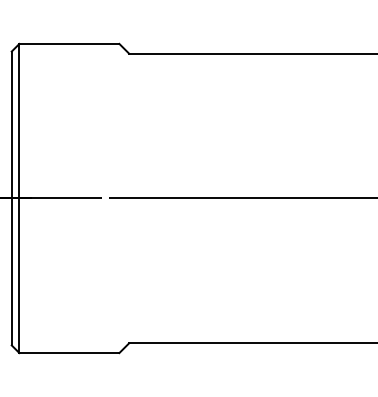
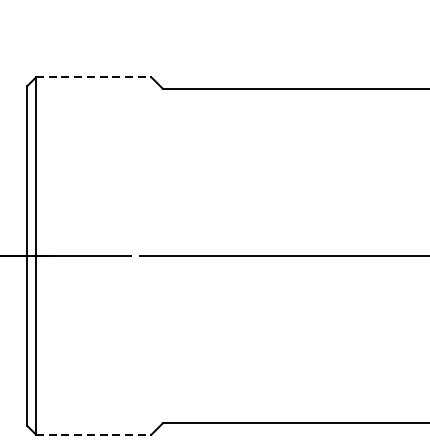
line: (69, 43) -> (93, 76), solid -> dashed
line: (69, 353) -> (93, 435), solid -> dashed

